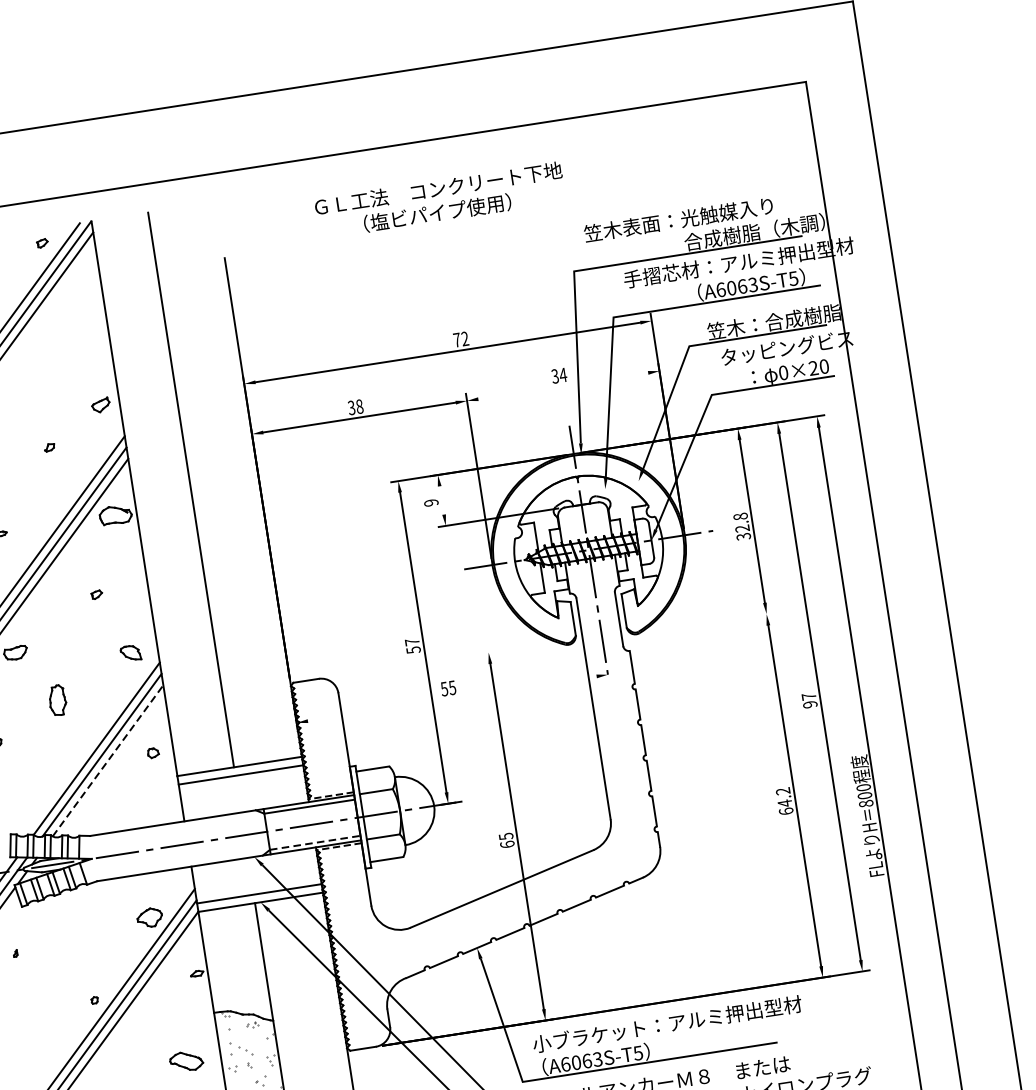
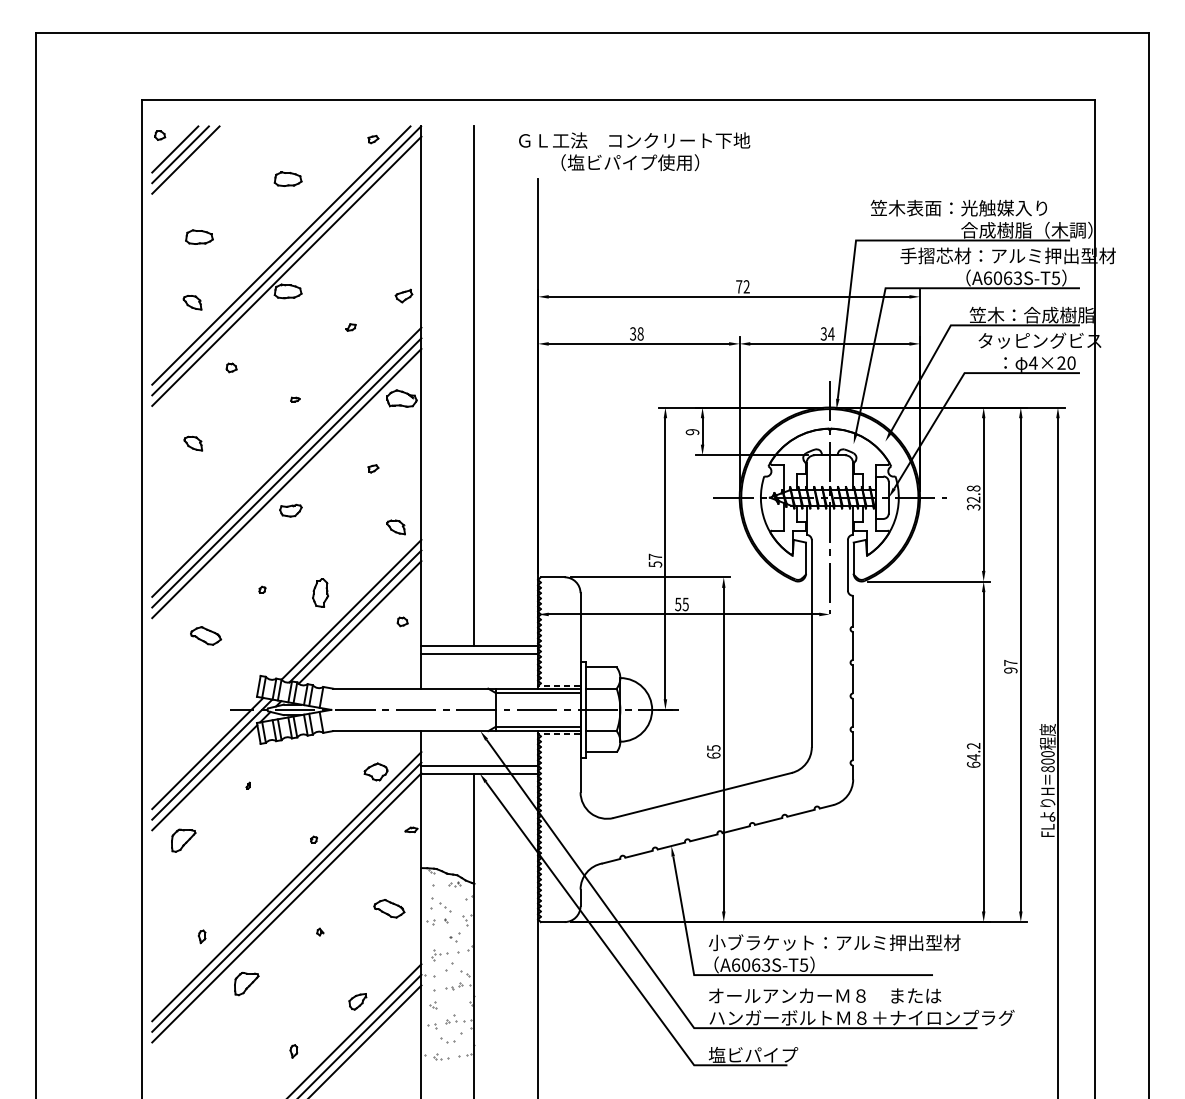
text: (440, 200) -> (634, 151), moved
text: (782, 372) -> (1032, 362), 0×20 -> 4×20
line: (562, 385) -> (829, 343), added
line: (441, 500) -> (702, 431), added
line: (708, 623) -> (929, 581), added
line: (410, 664) -> (650, 577), added
line: (451, 698) -> (683, 614), added
part: (57, 699) -> (320, 592), moved
line: (108, 760) -> (360, 622), dashed -> solid
line: (315, 842) -> (538, 726), dashed -> solid

